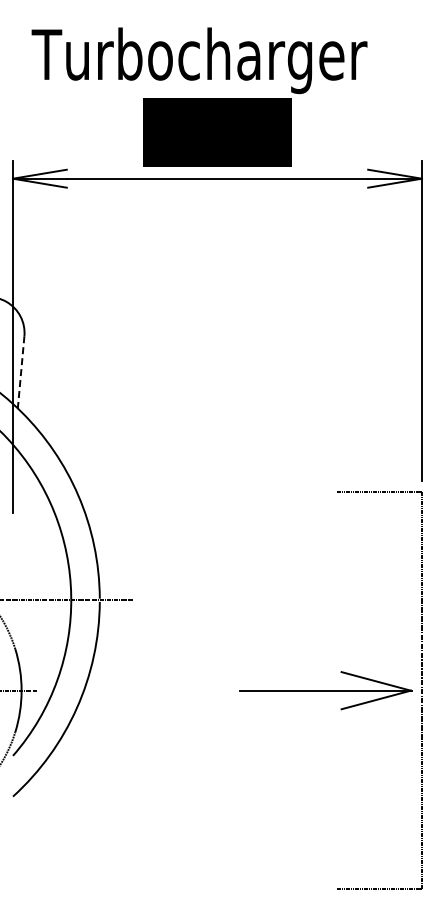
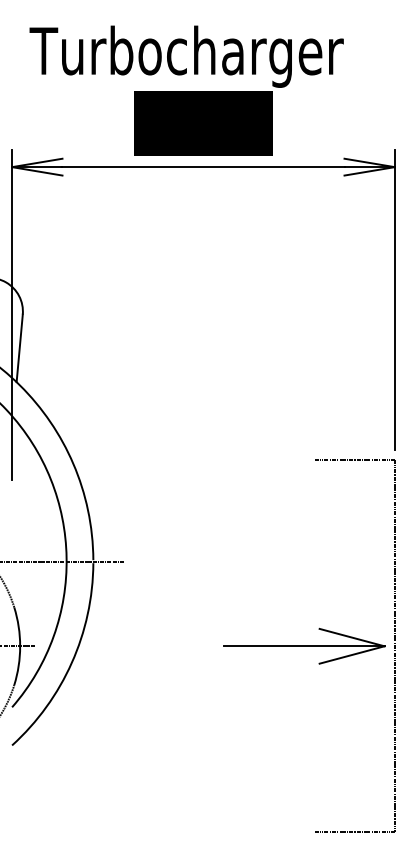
line: (21, 372) -> (20, 348), dashed -> solid

